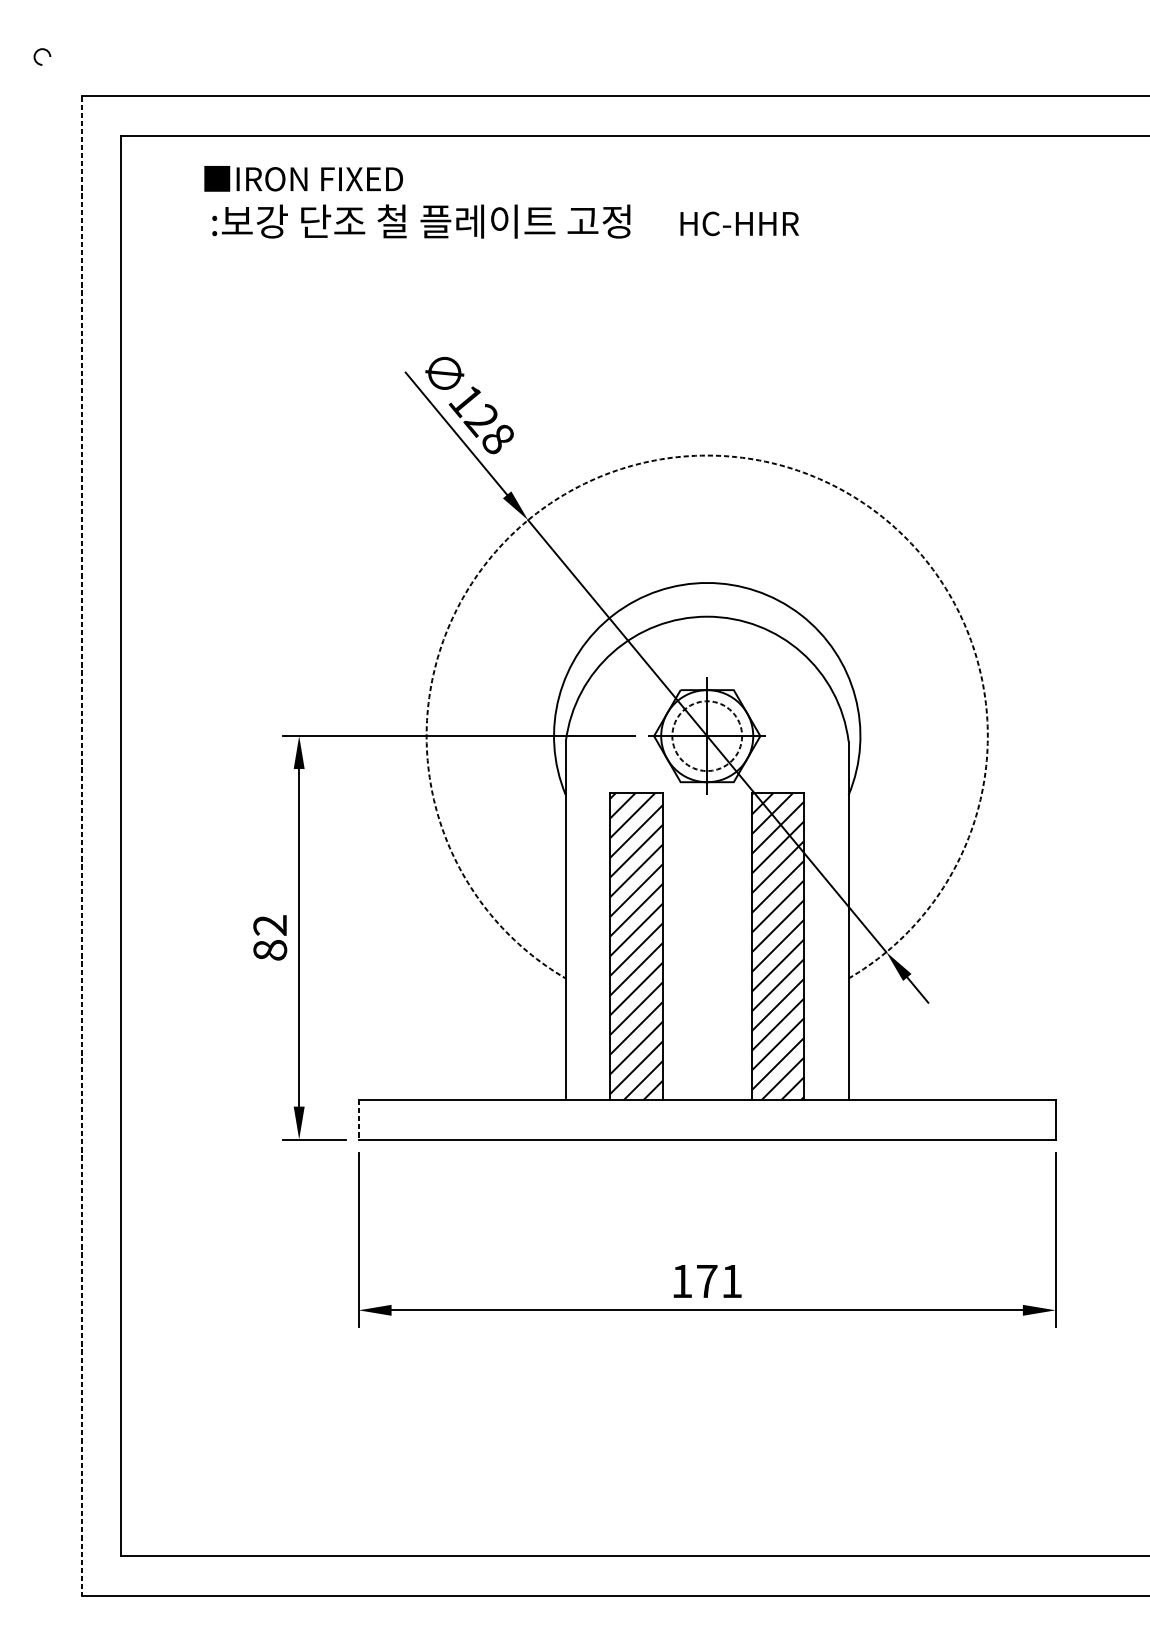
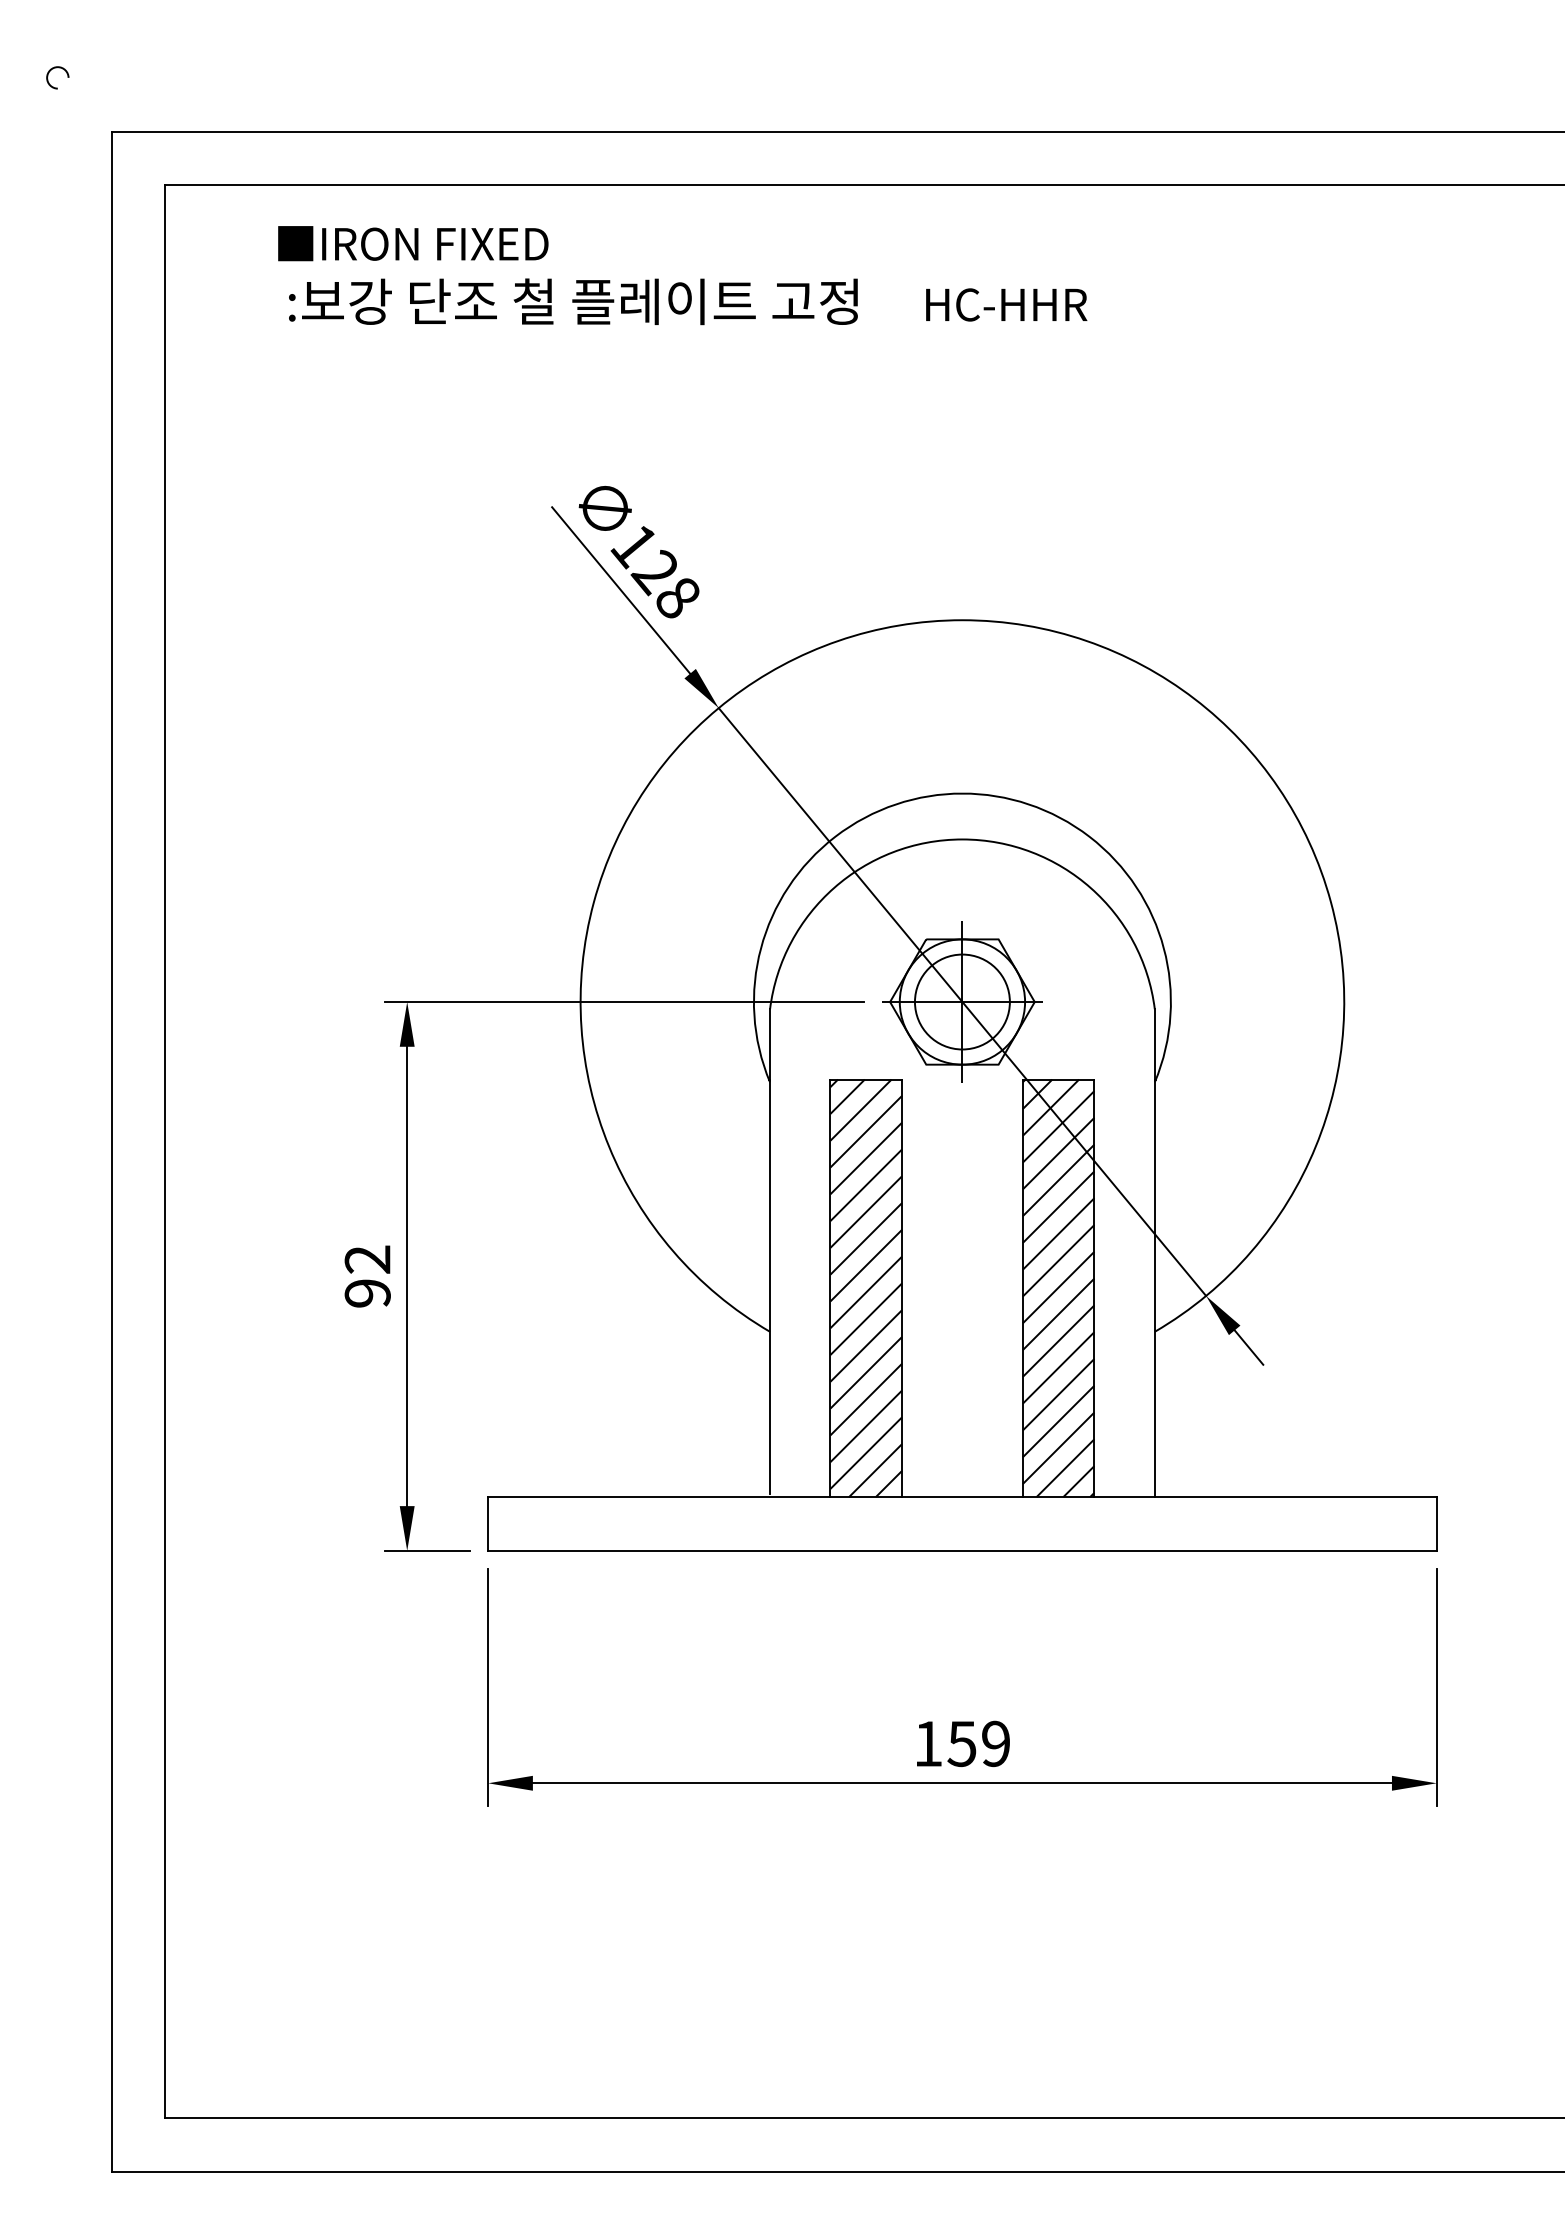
arc: (707, 455) -> (962, 620), dashed -> solid
circle: (706, 735) -> (961, 1001), dashed -> solid
line: (81, 846) -> (111, 1152), dashed -> solid
text: (270, 950) -> (367, 1293), 82 -> 92
line: (358, 1120) -> (488, 1524), dashed -> solid
text: (719, 1281) -> (978, 1743), 171 -> 159

